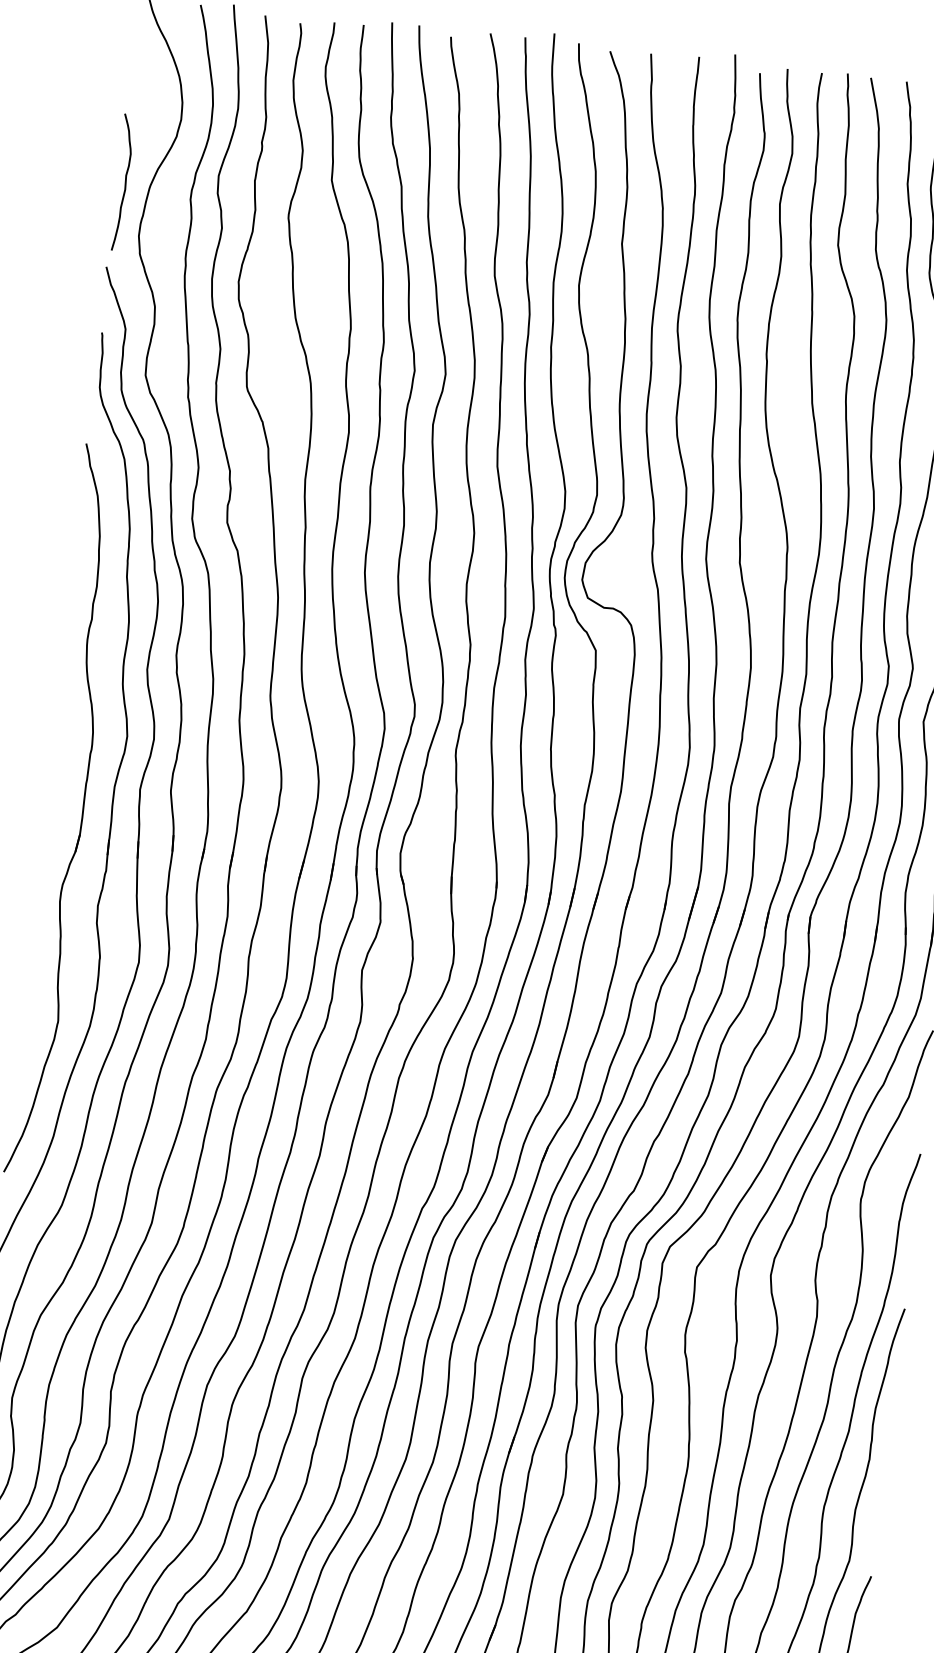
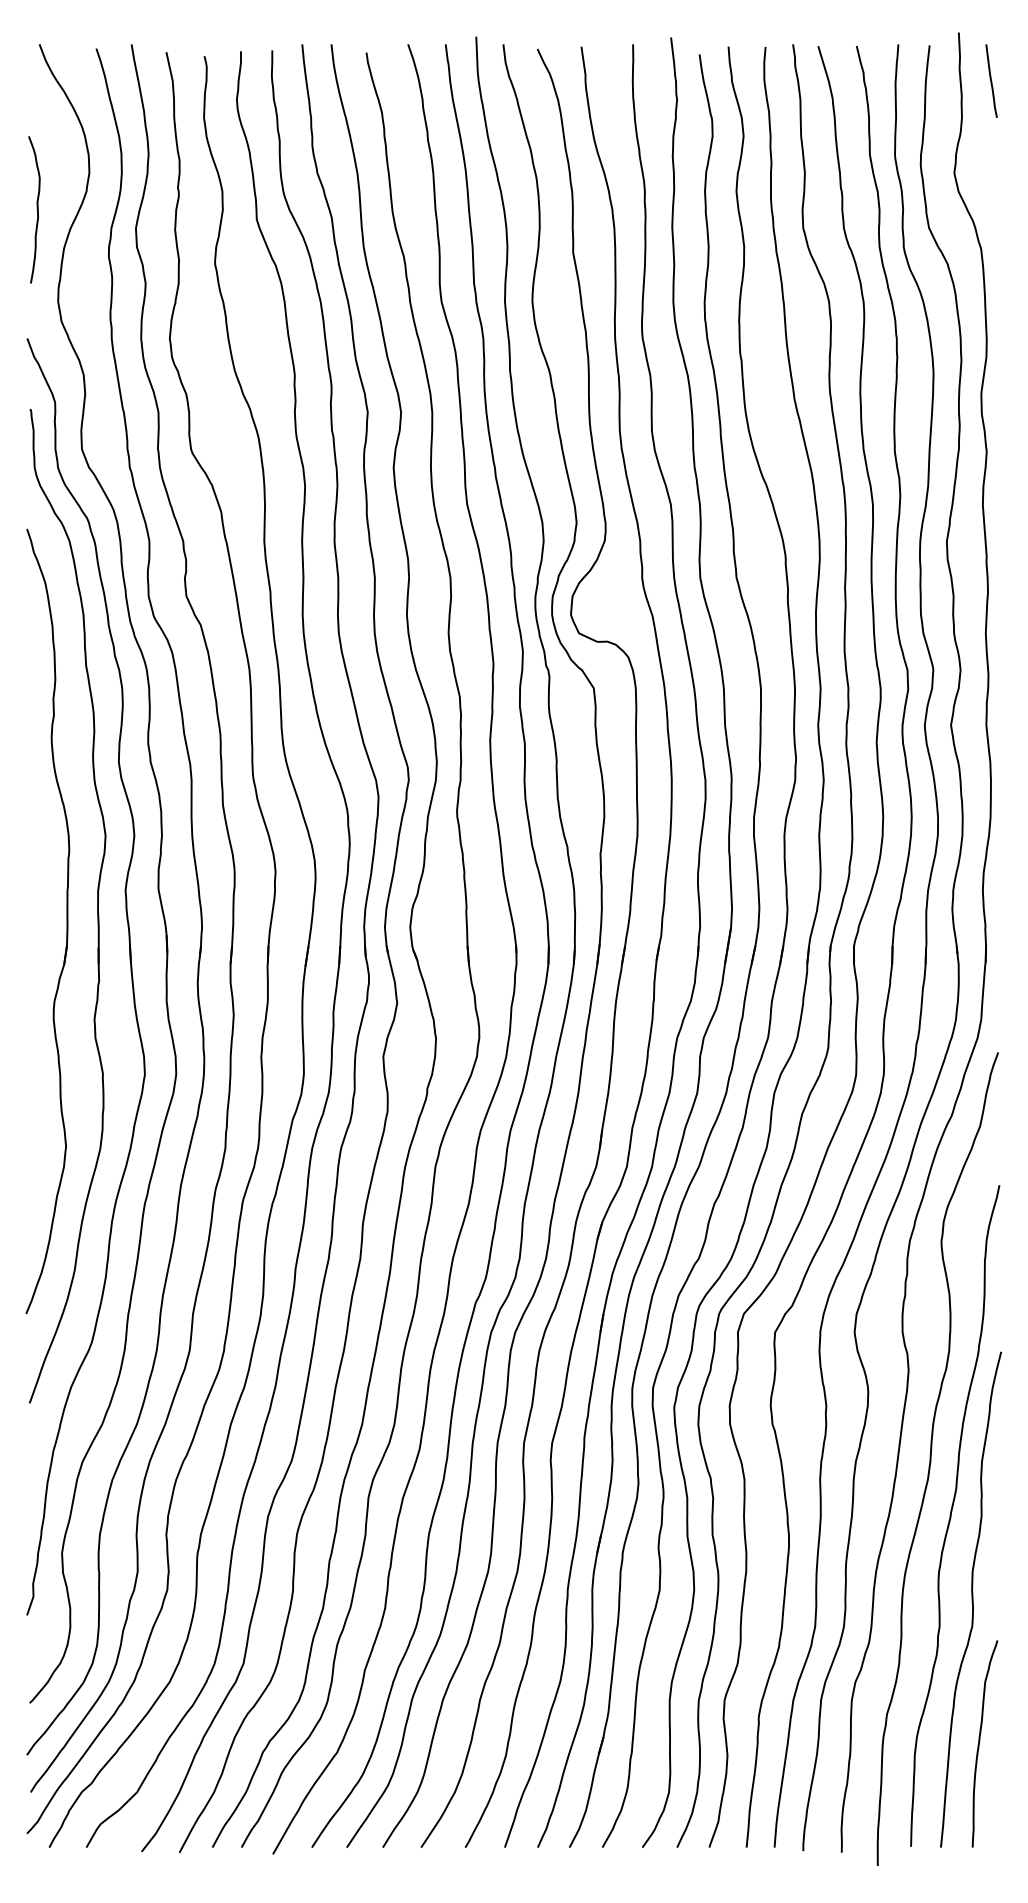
curve: (124, 182) -> (36, 209), moved

